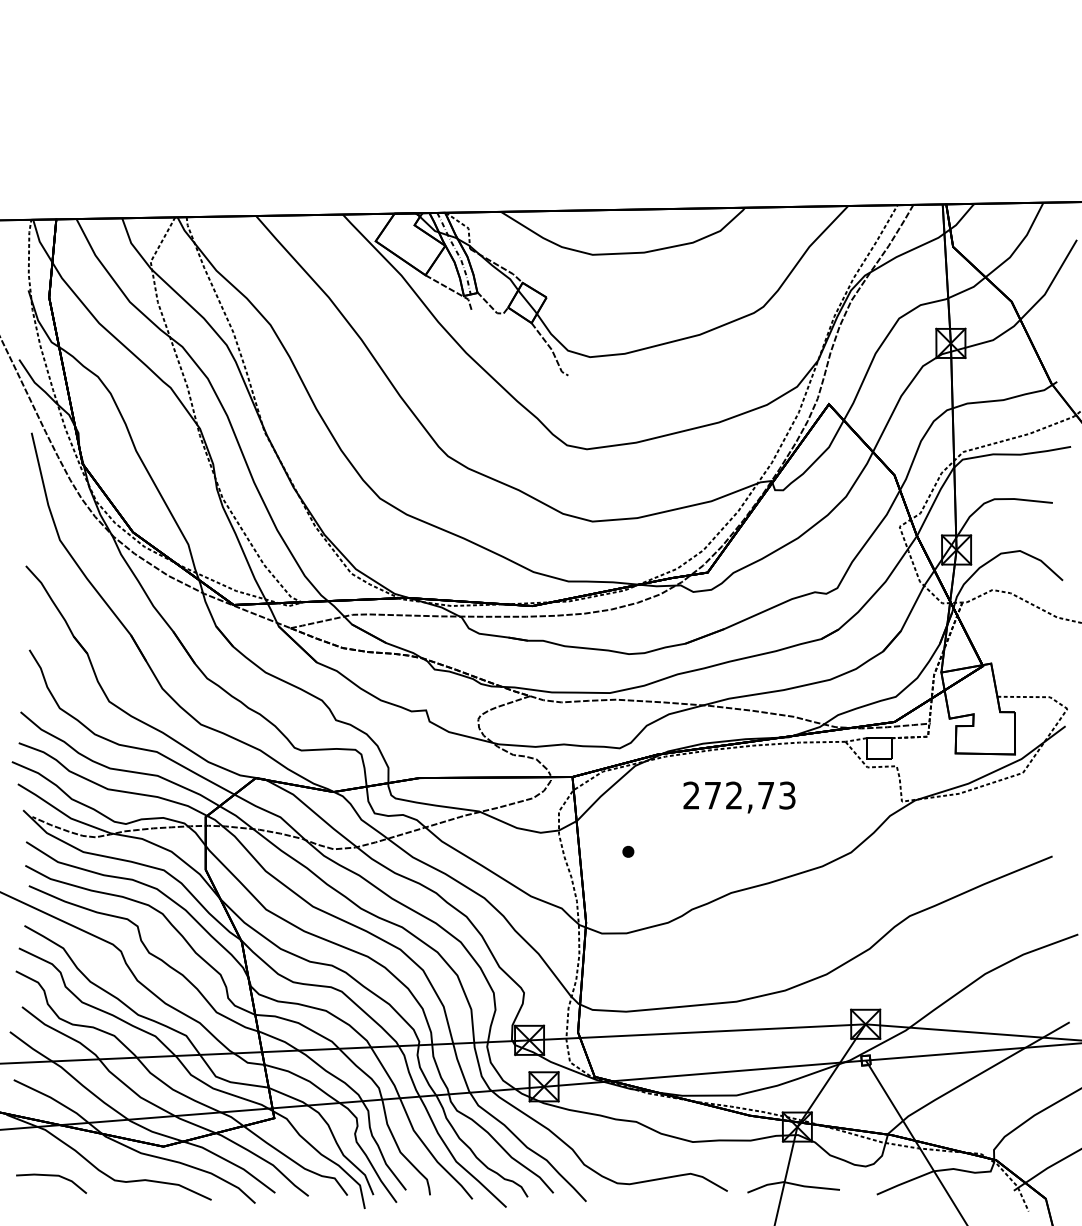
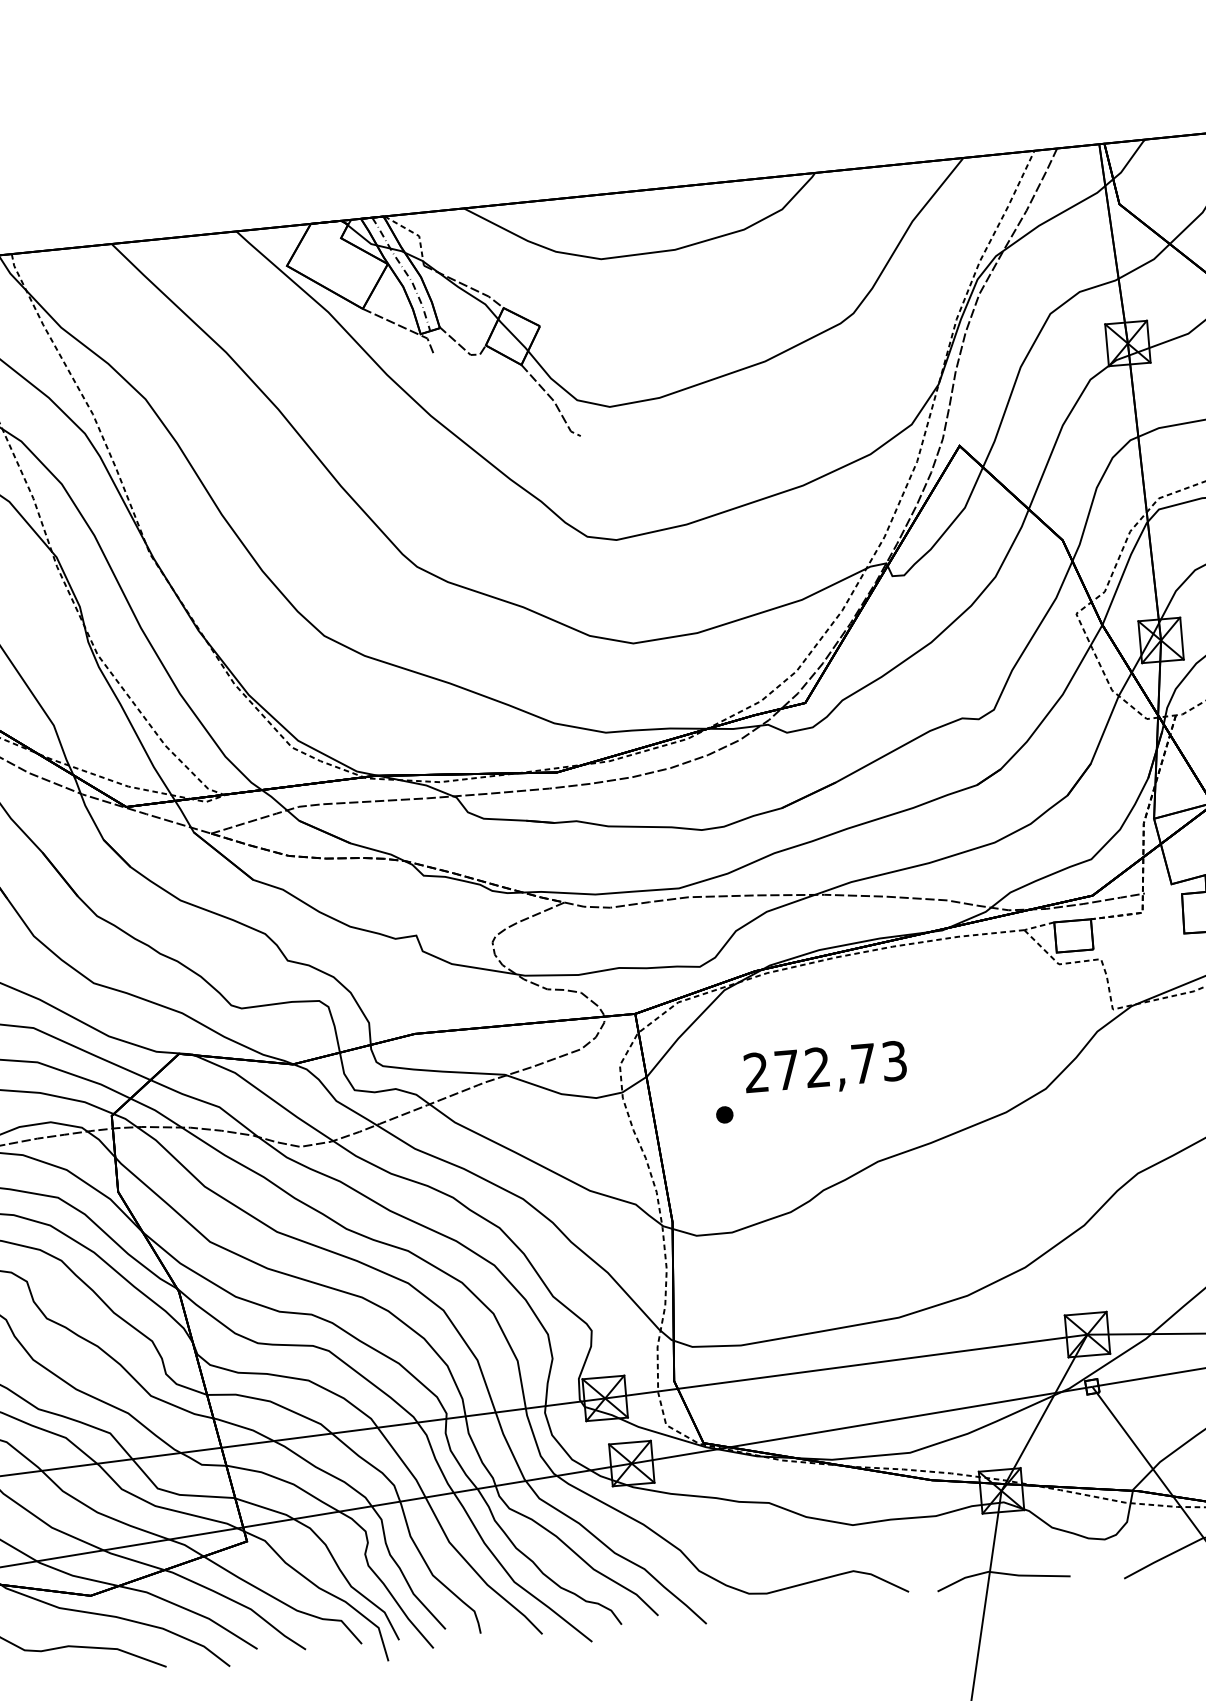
text: (739, 797) -> (825, 1069), moved

